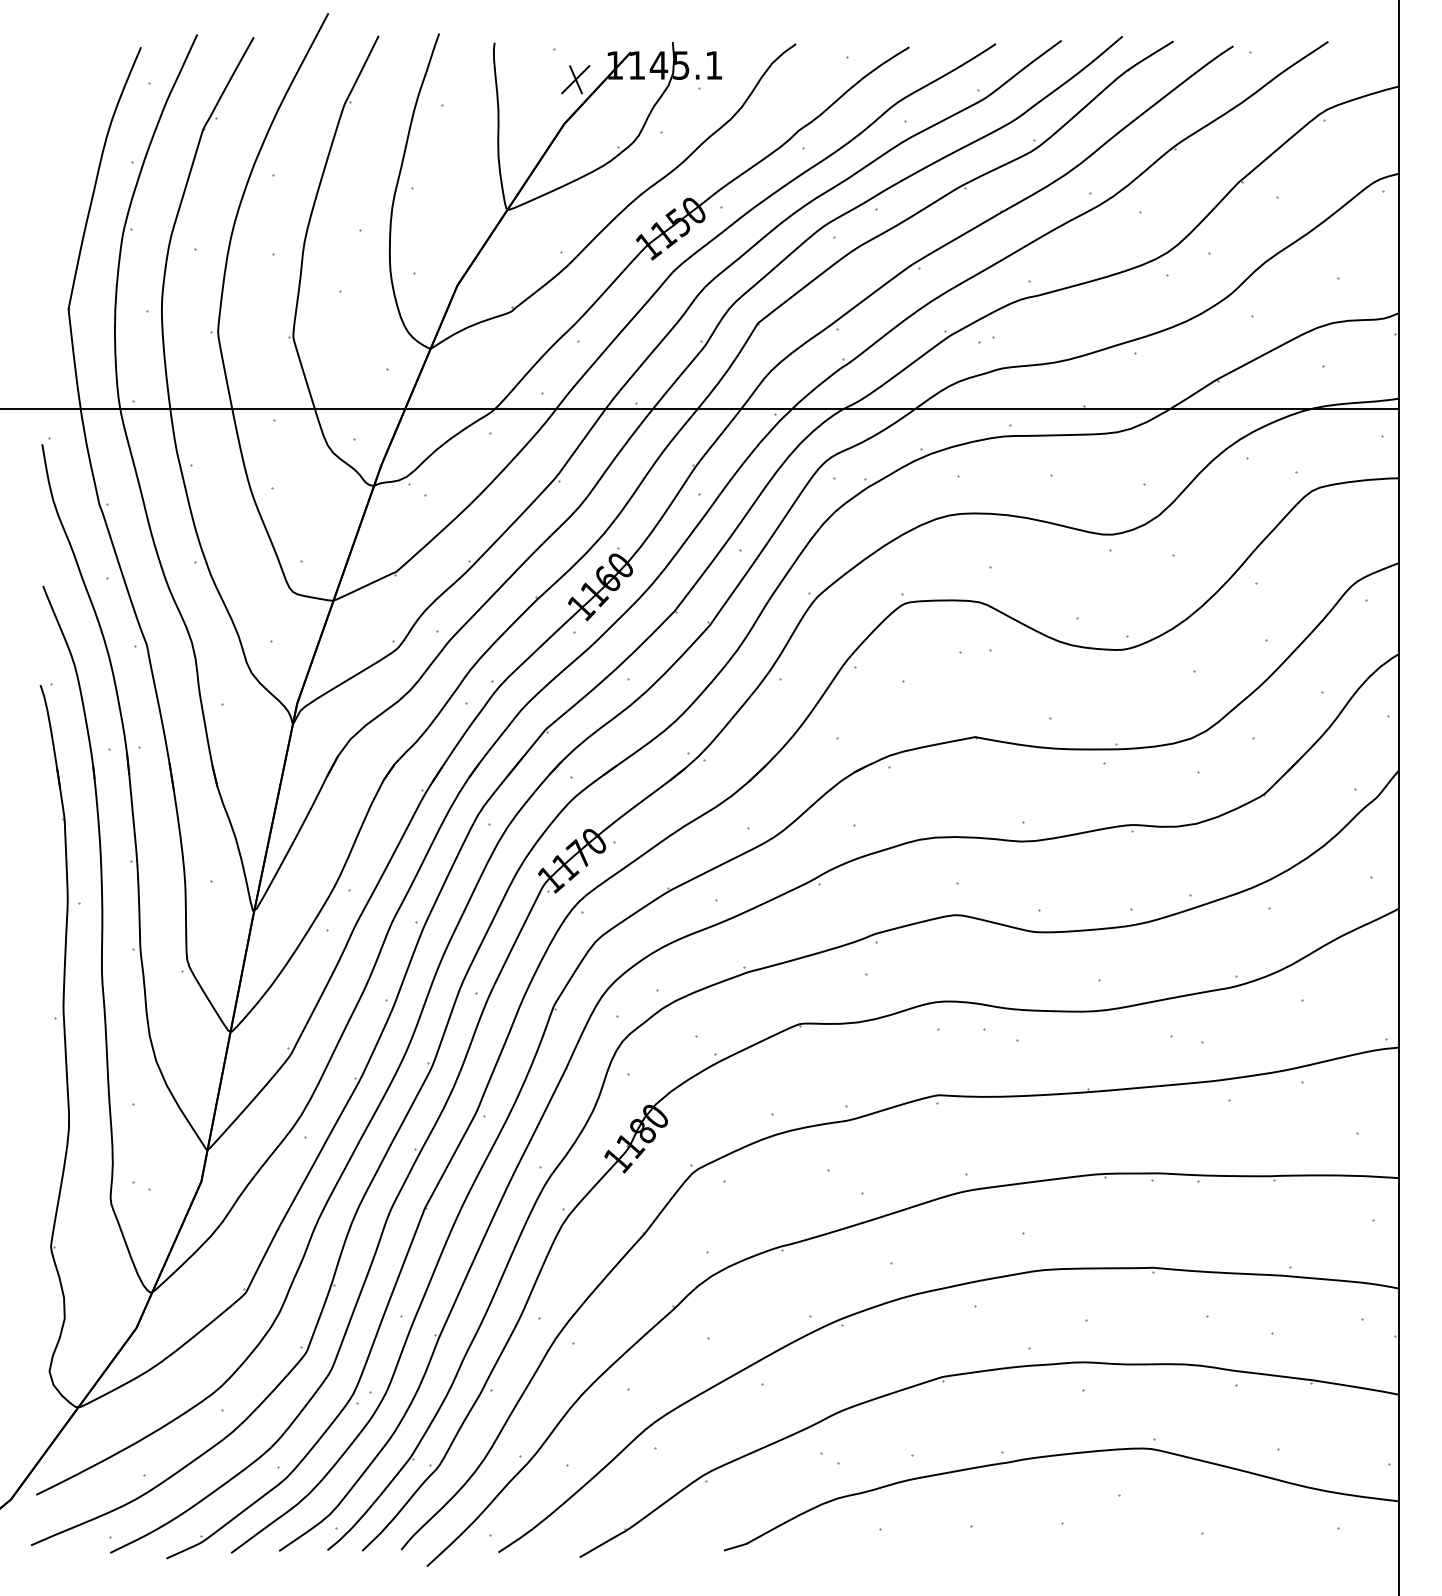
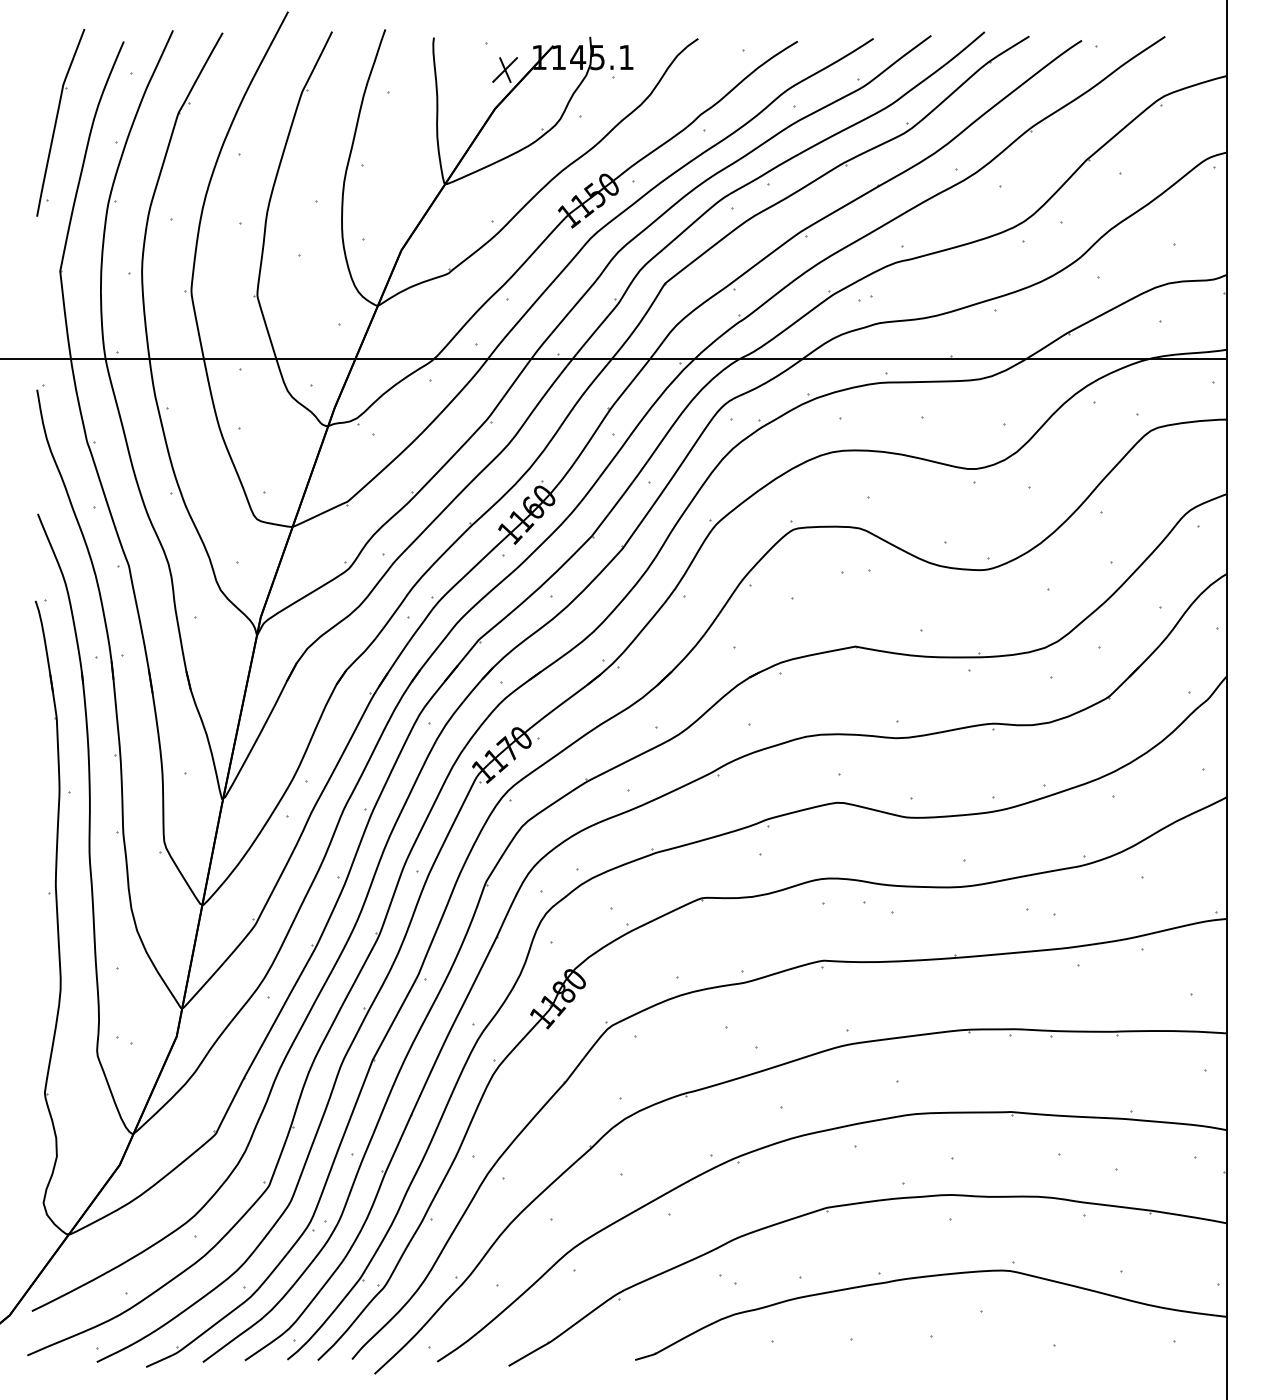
part: (68, 139) -> (60, 122), added

